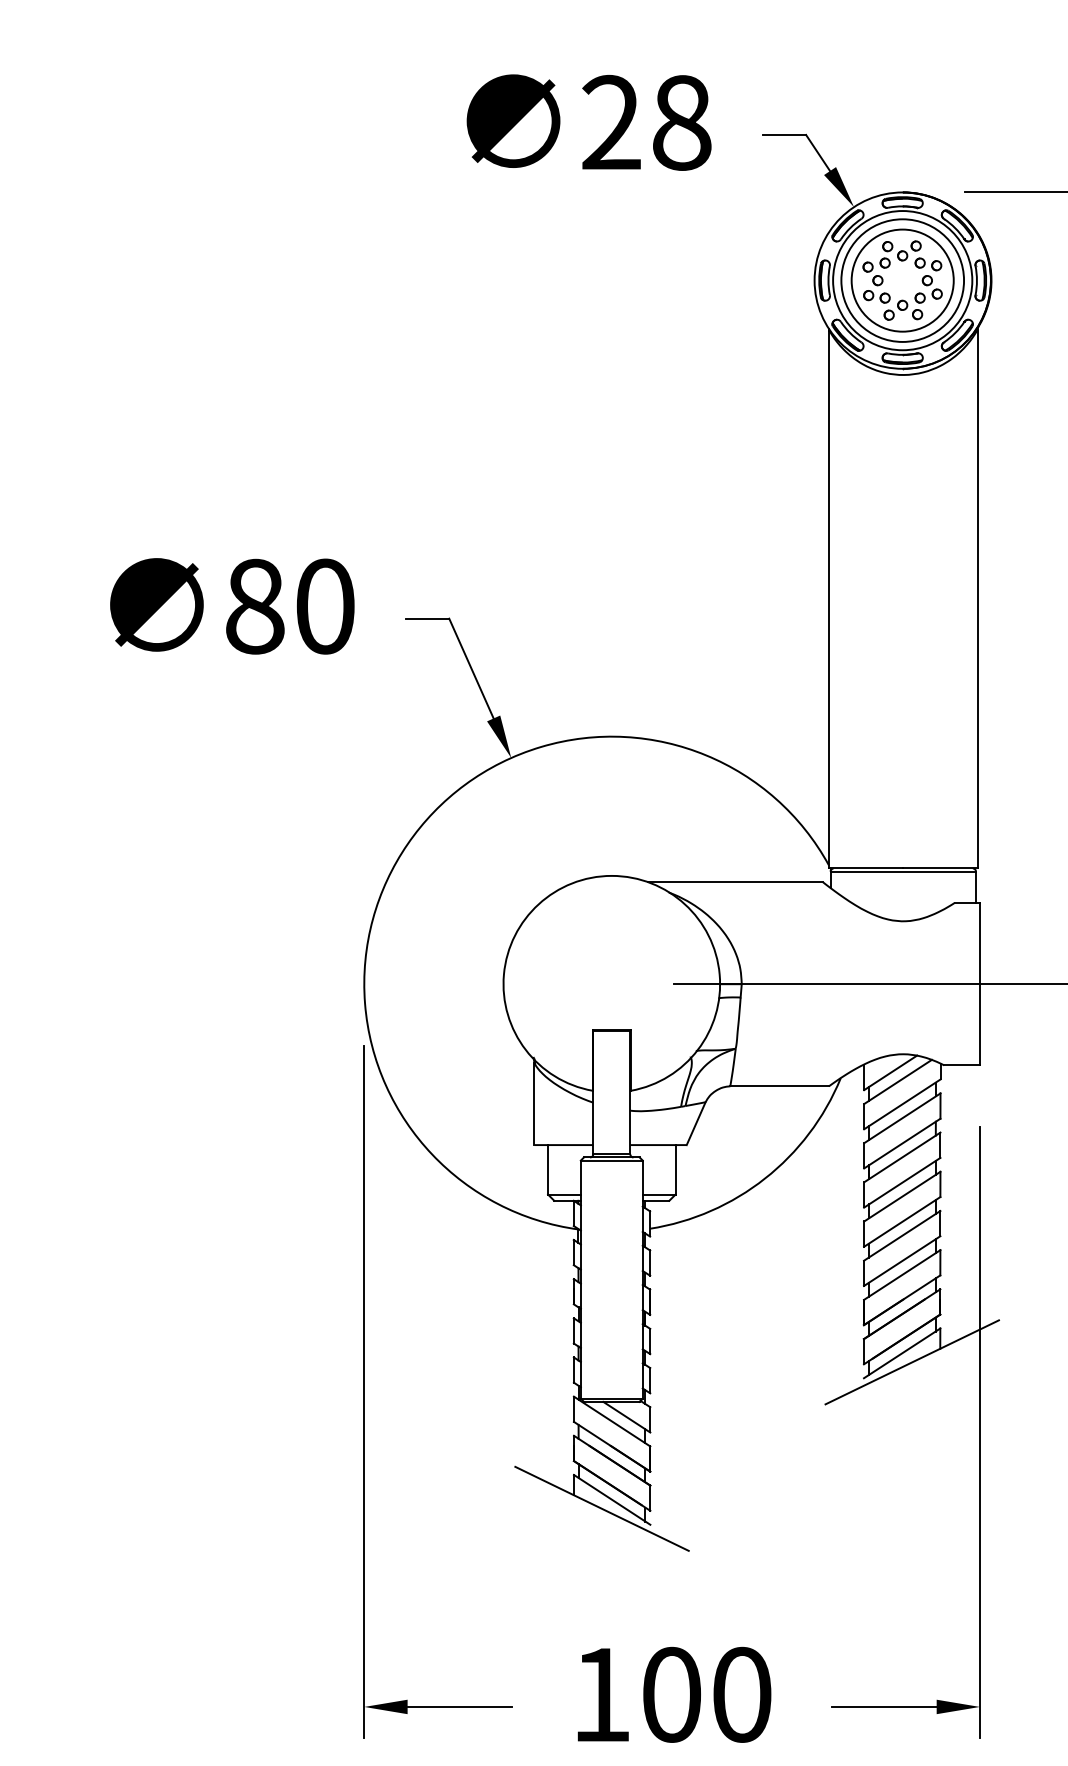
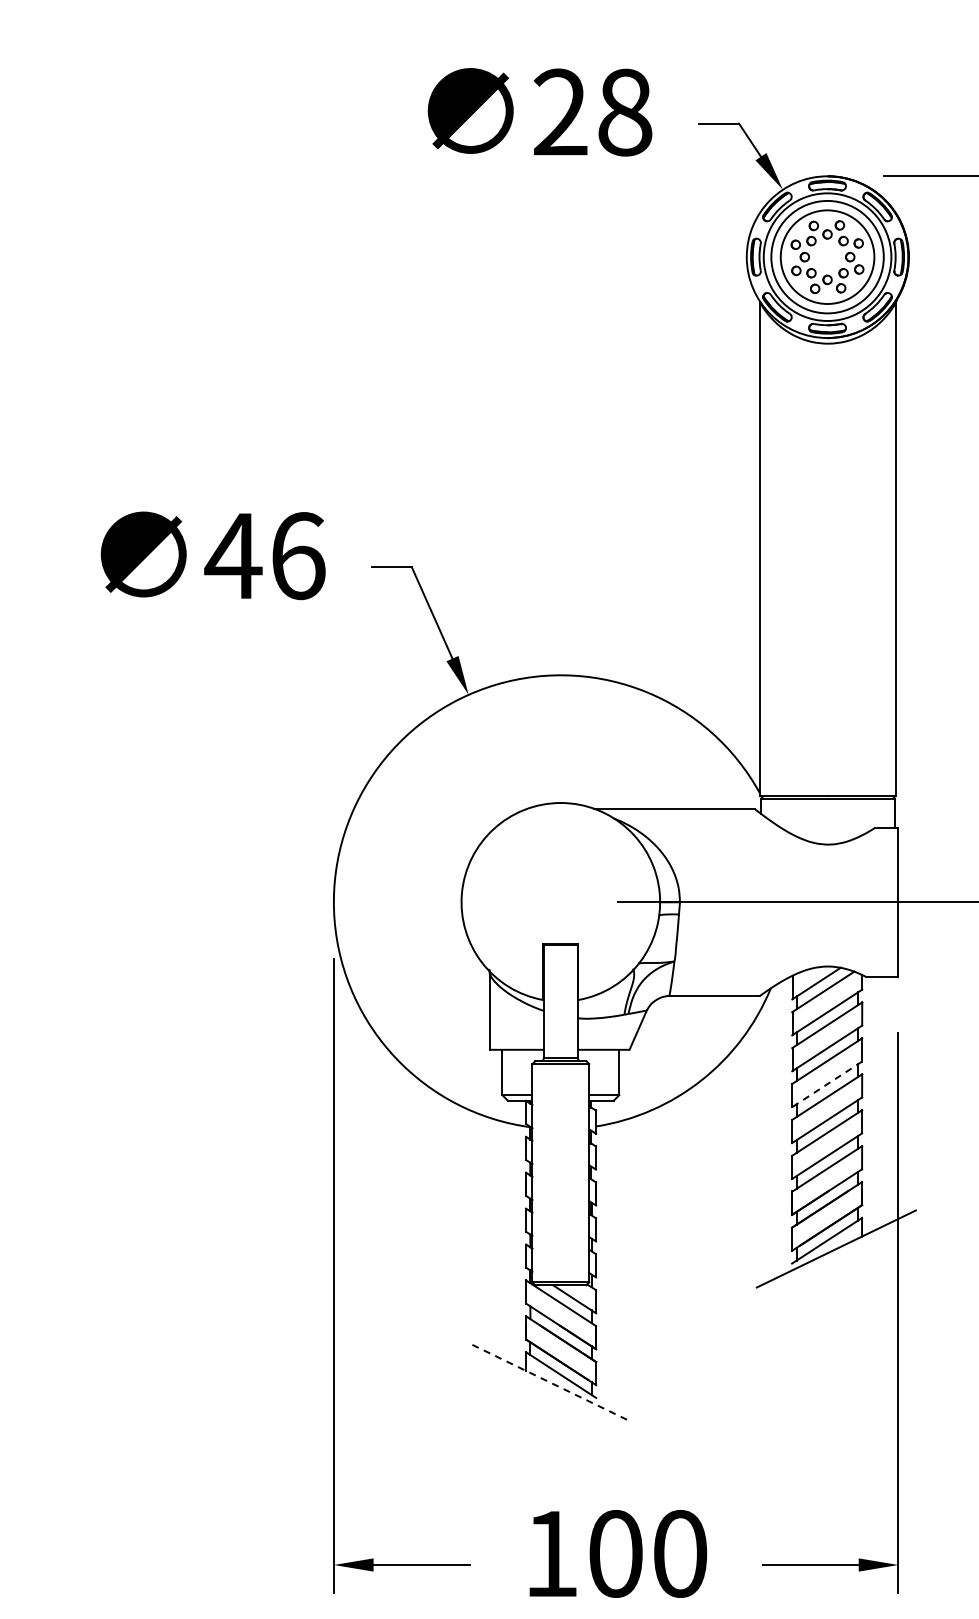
text: (288, 607) -> (264, 556), 80 -> 46
line: (902, 1182) -> (827, 1084), solid -> dashed
line: (602, 1509) -> (552, 1383), solid -> dashed

